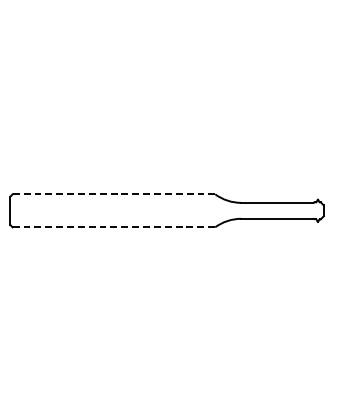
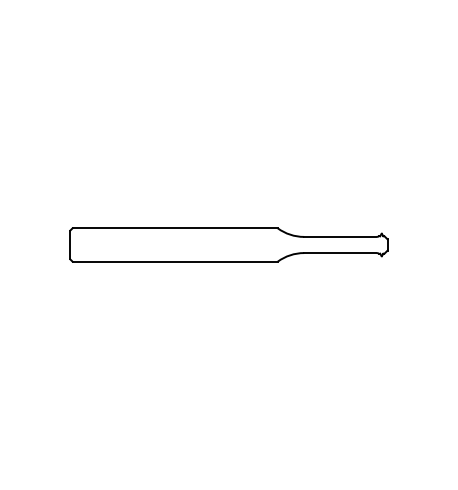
line: (114, 194) -> (175, 228), dashed -> solid
line: (114, 227) -> (175, 261), dashed -> solid

